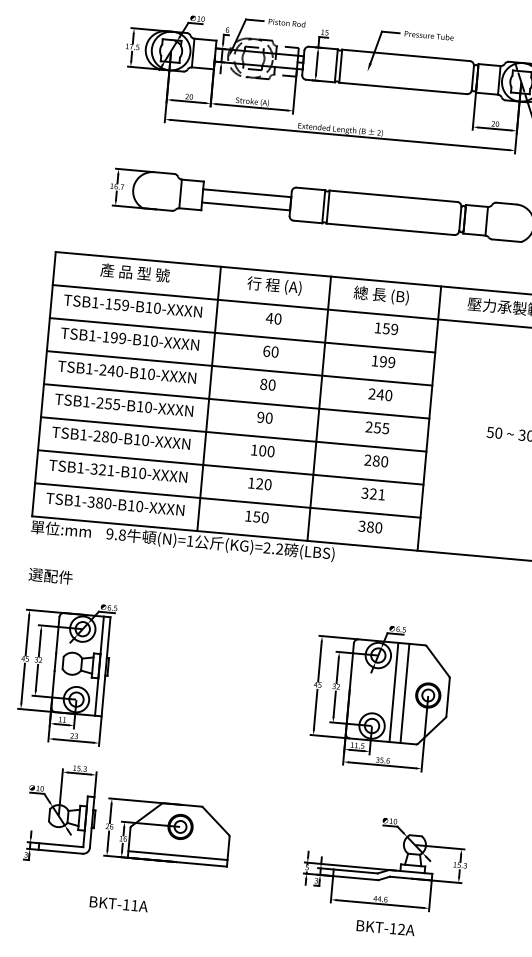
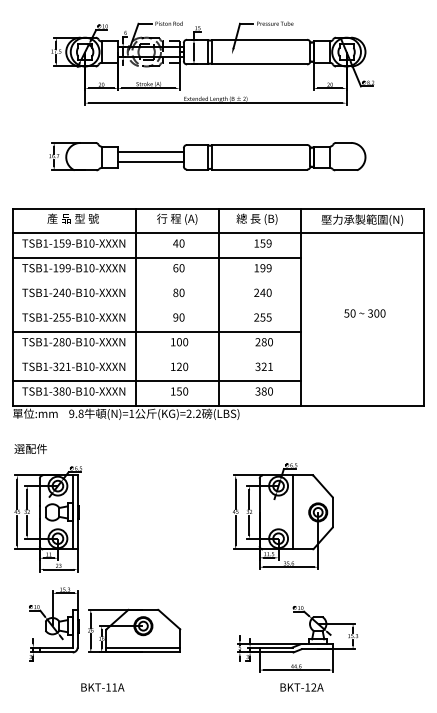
line: (239, 368) -> (156, 282), removed
line: (236, 401) -> (156, 307), removed
line: (230, 467) -> (156, 356), removed
line: (404, 693) -> (300, 512), removed

